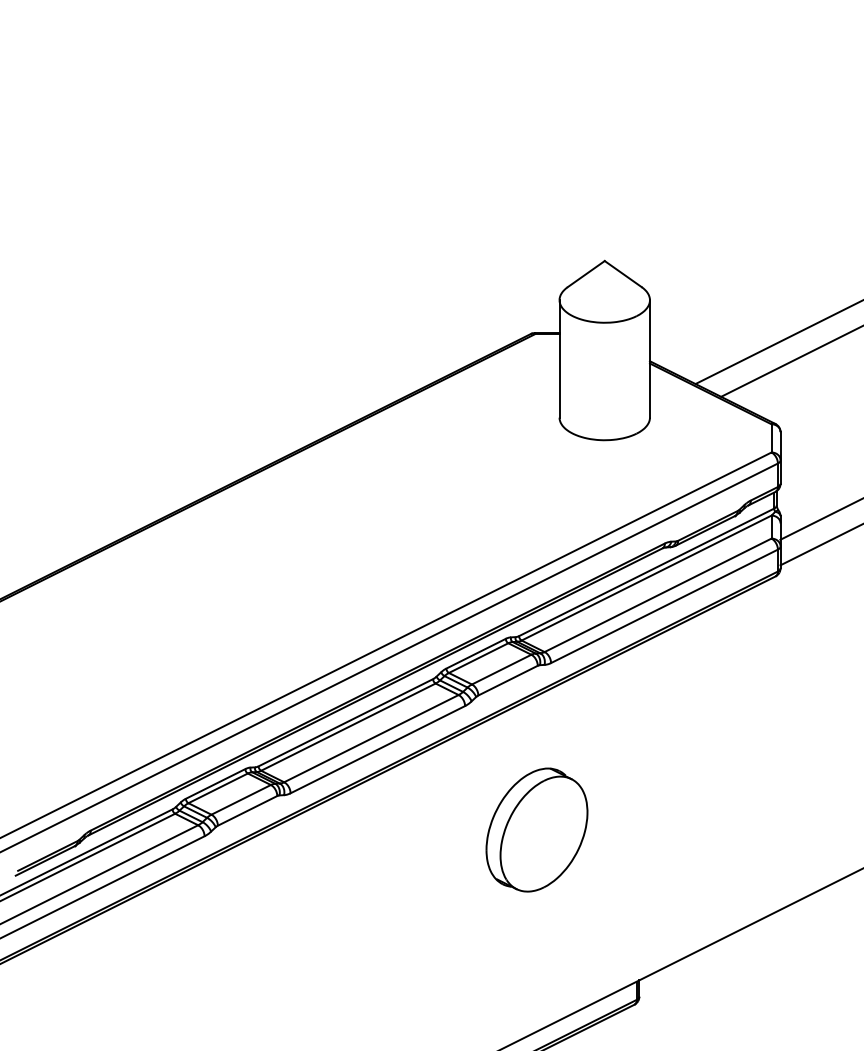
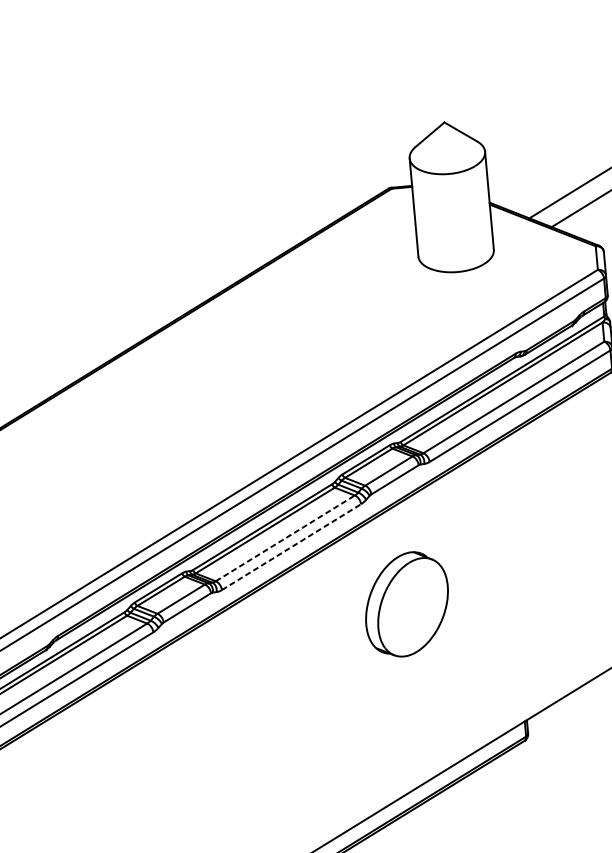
line: (371, 738) -> (285, 538), solid -> dashed
line: (377, 749) -> (291, 547), solid -> dashed
part: (536, 829) -> (406, 604), moved

